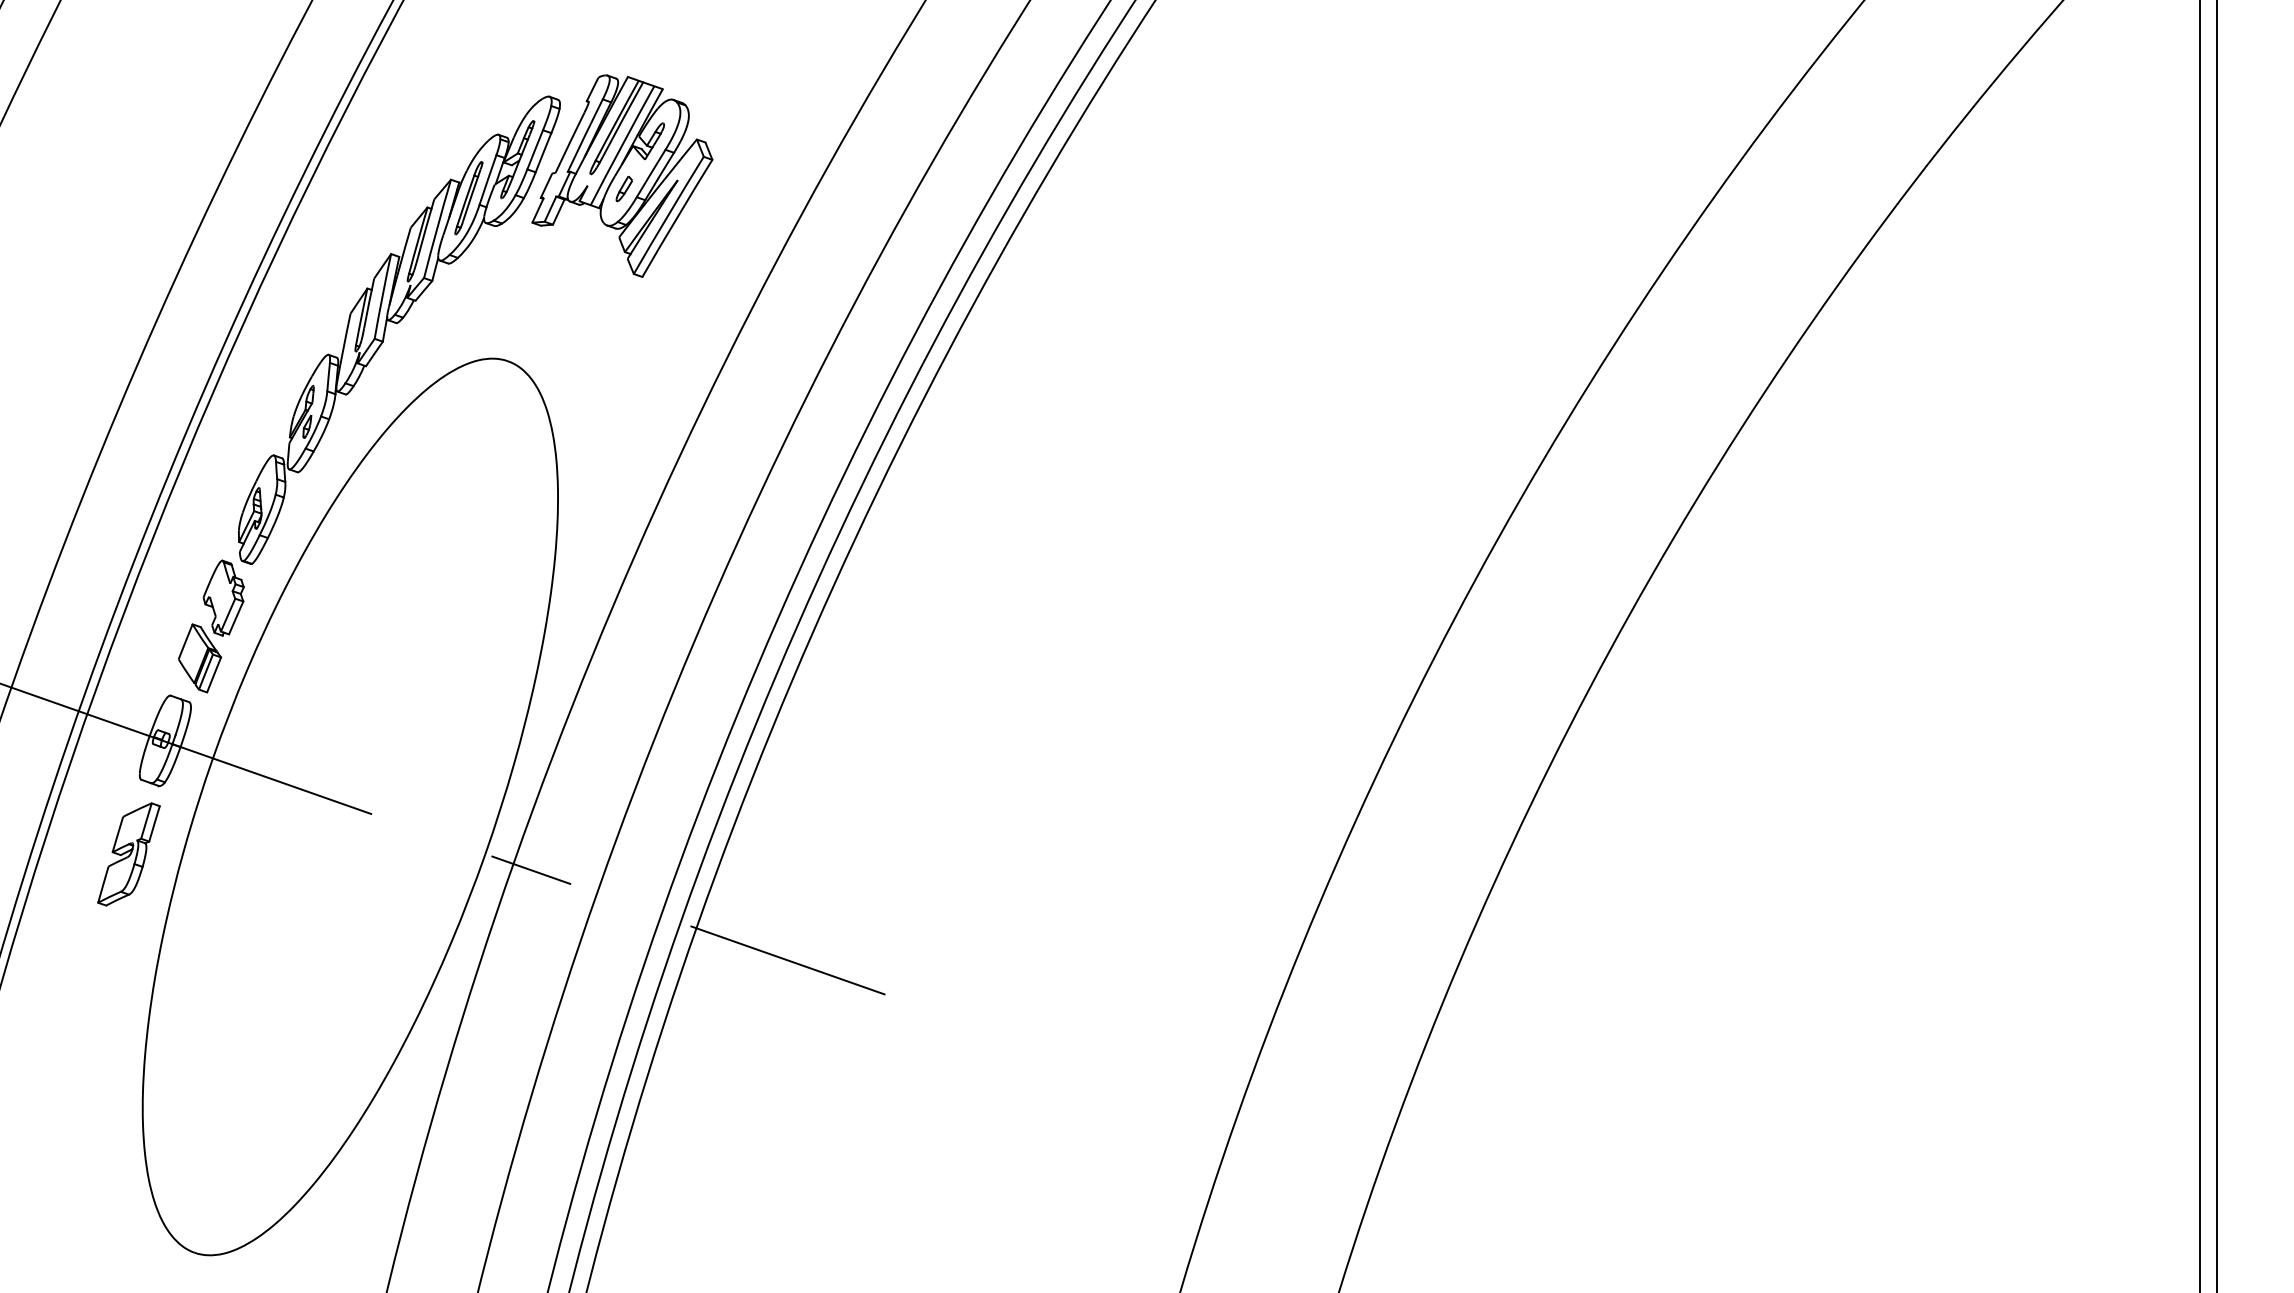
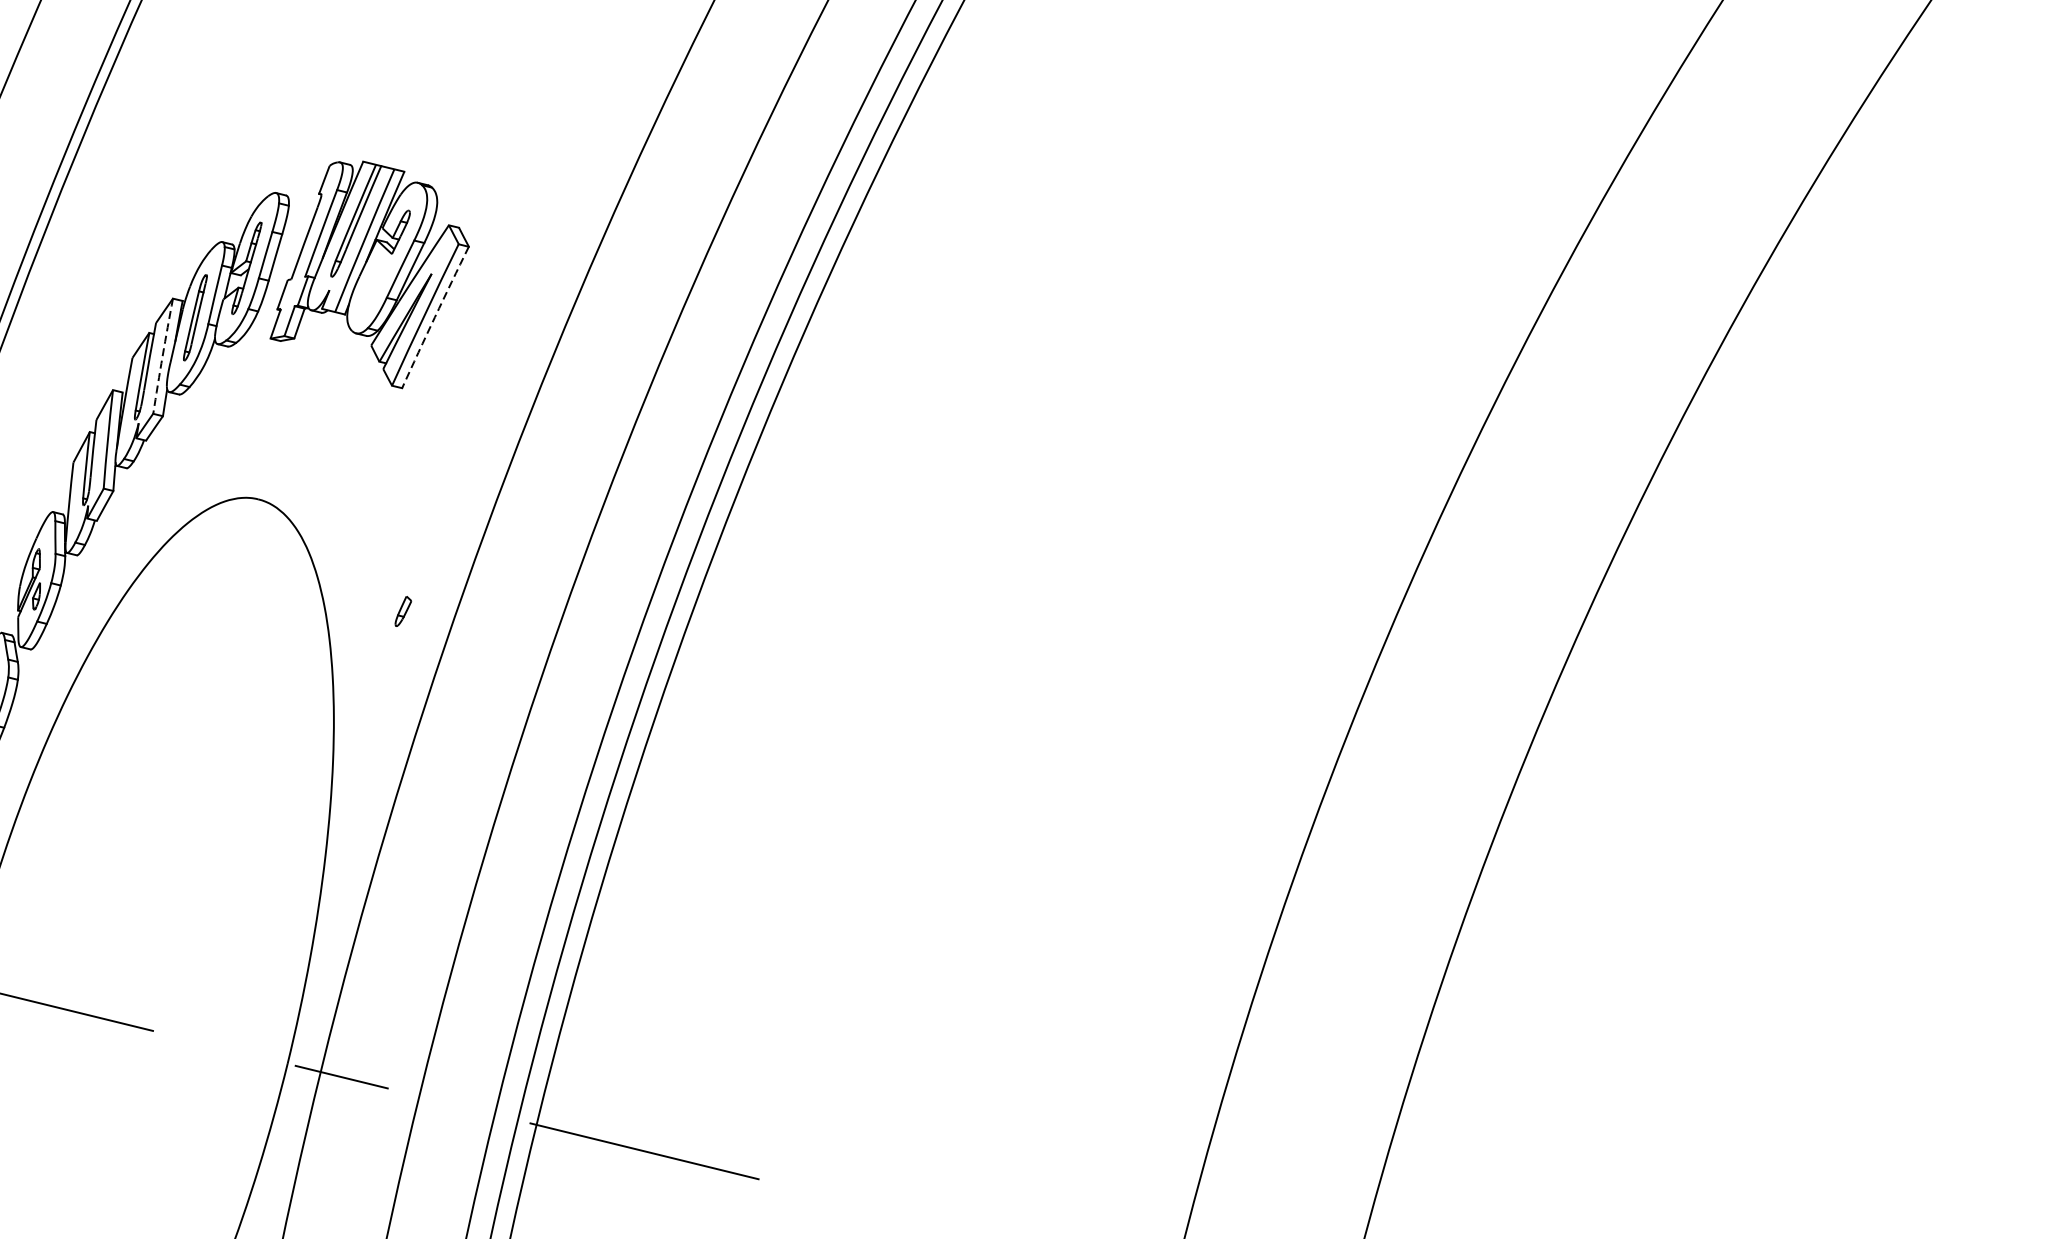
part: (623, 188) -> (402, 610), moved
arc: (676, 218) -> (434, 317), solid -> dashed
arc: (437, 228) -> (163, 355), solid -> dashed

